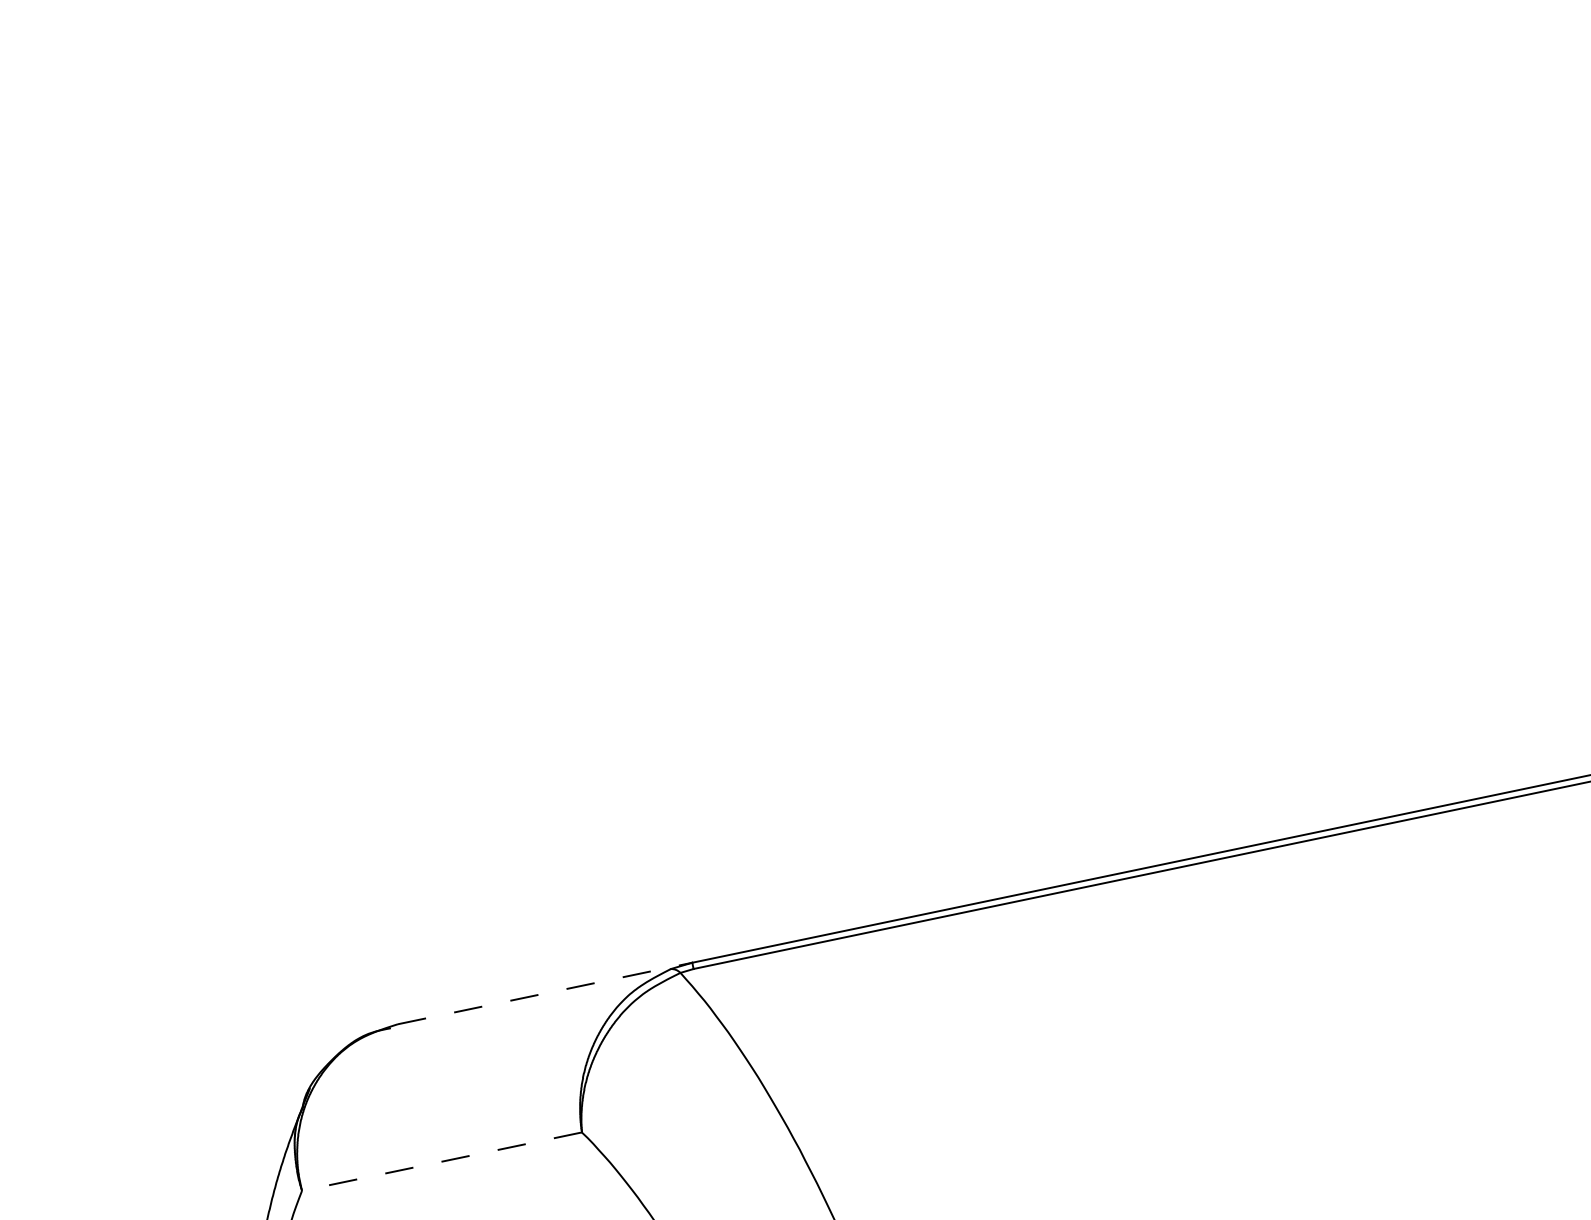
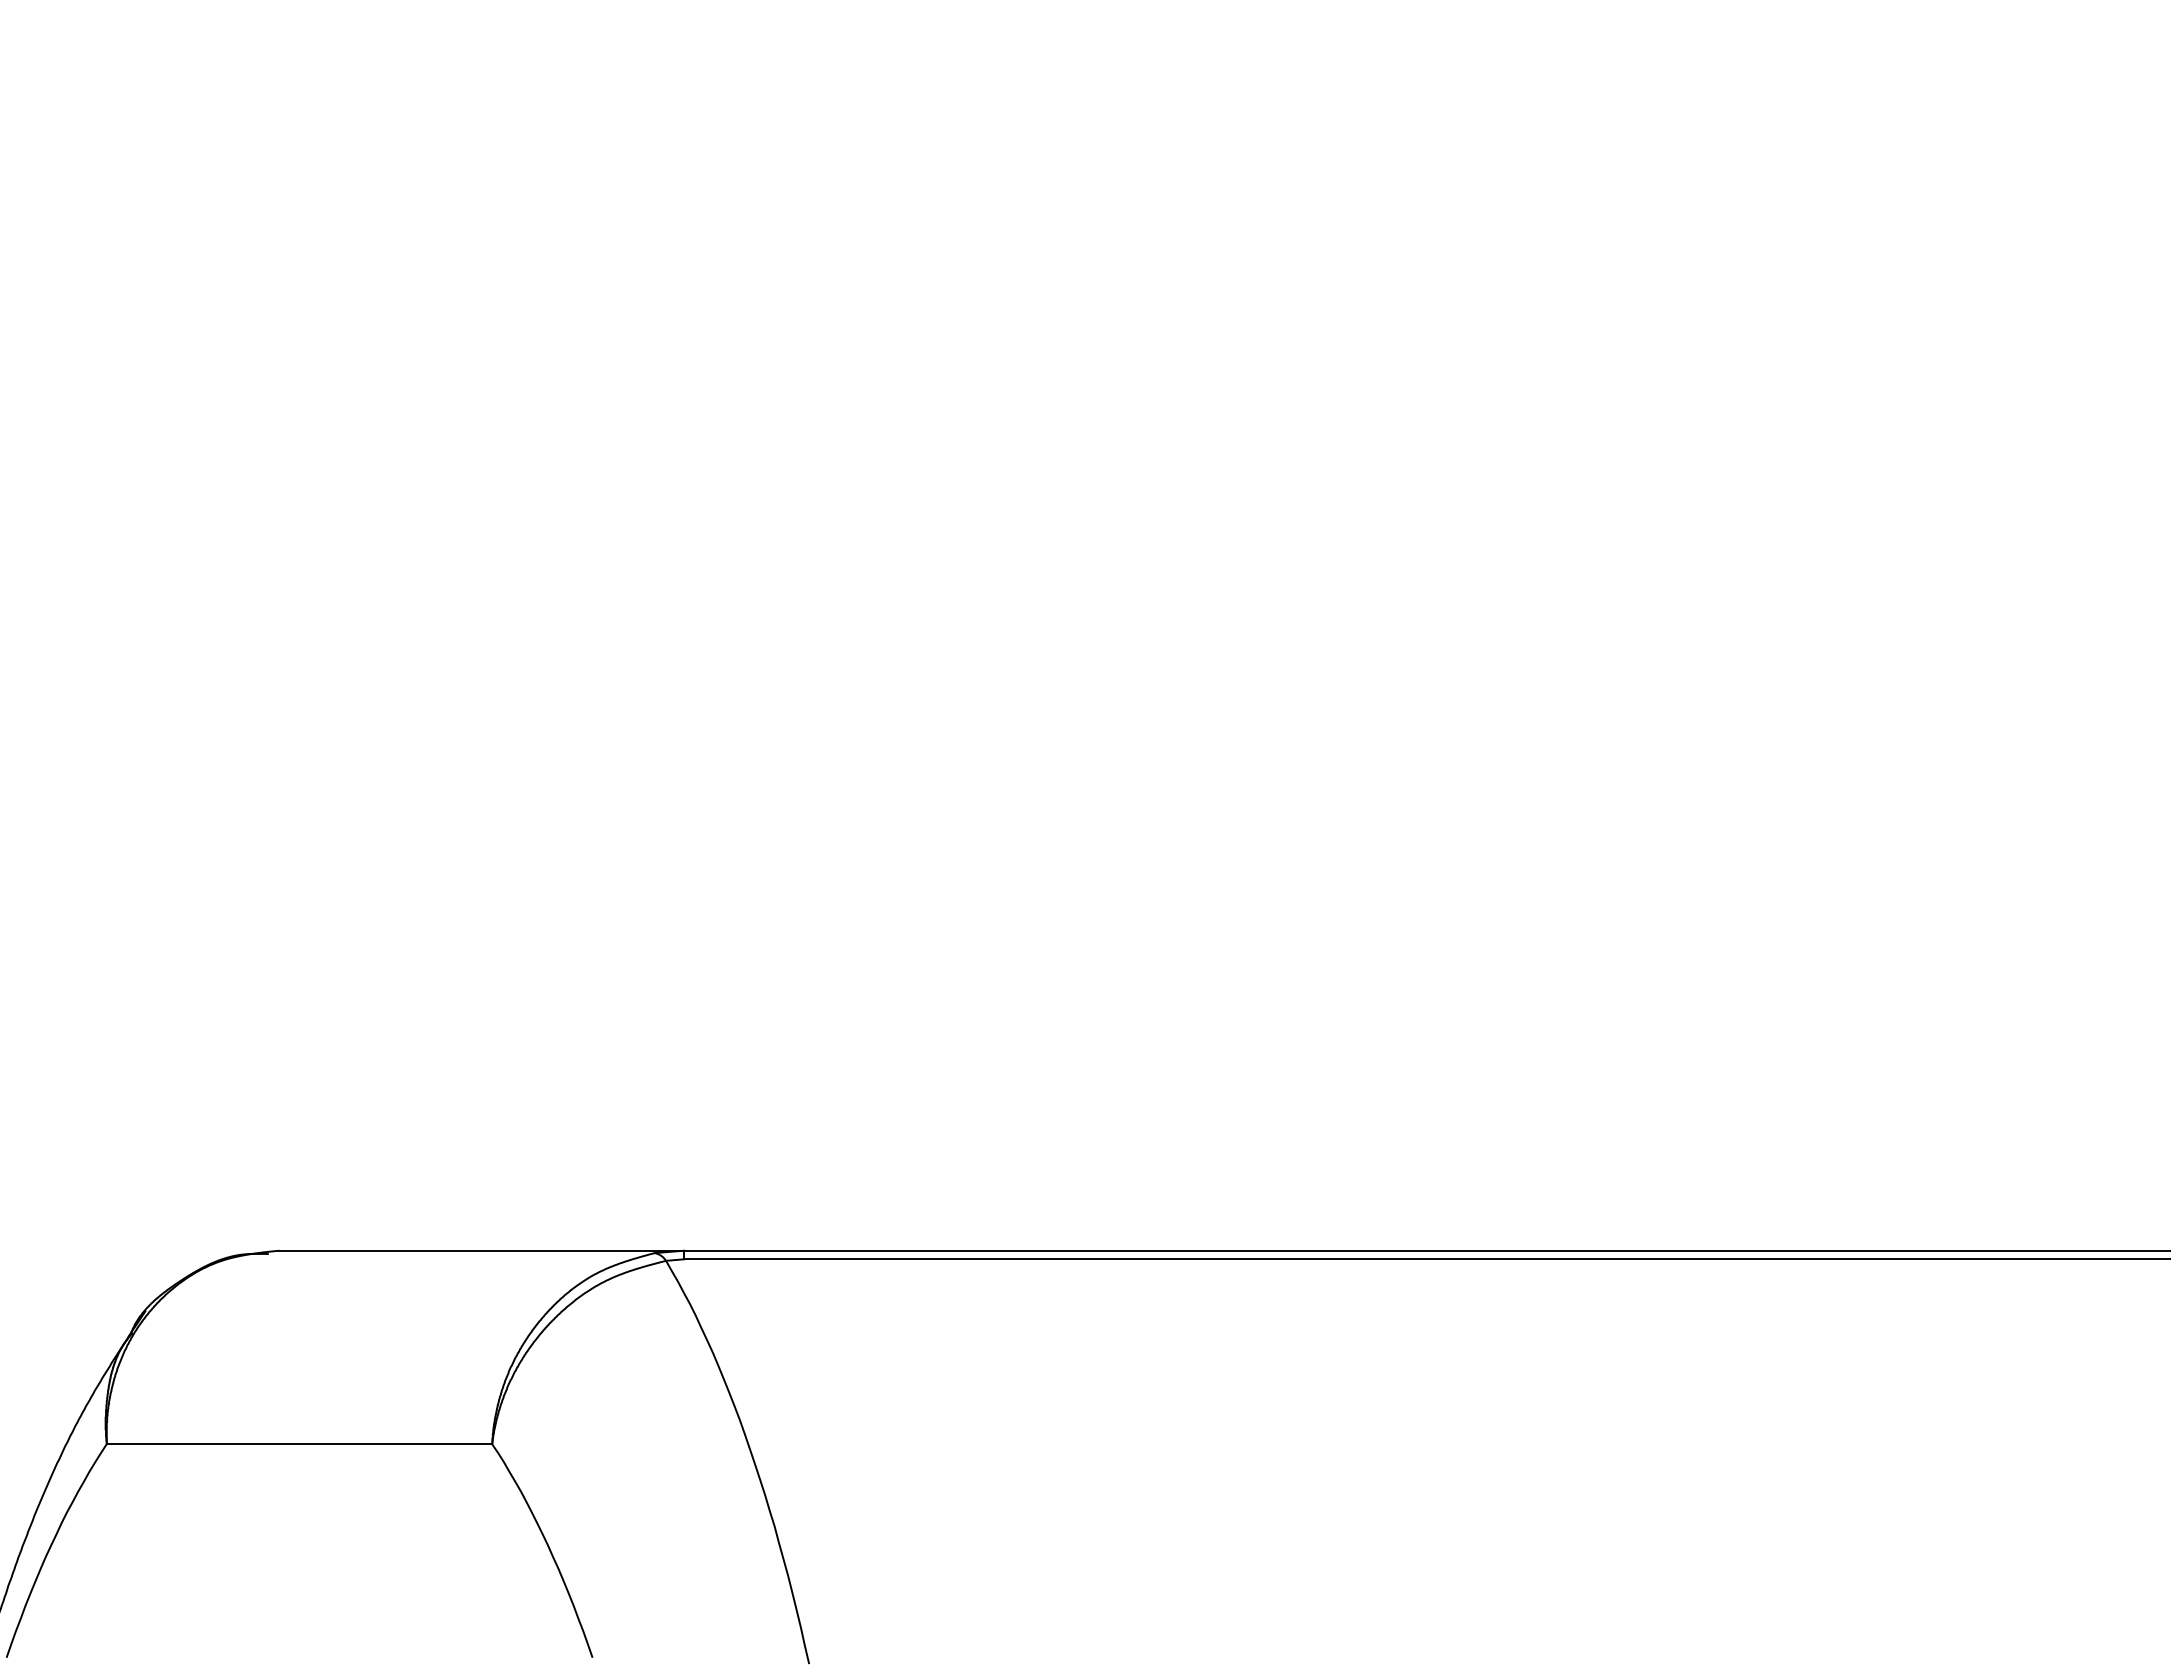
line: (544, 993) -> (481, 1250), dashed -> solid
line: (442, 1161) -> (299, 1444), dashed -> solid

